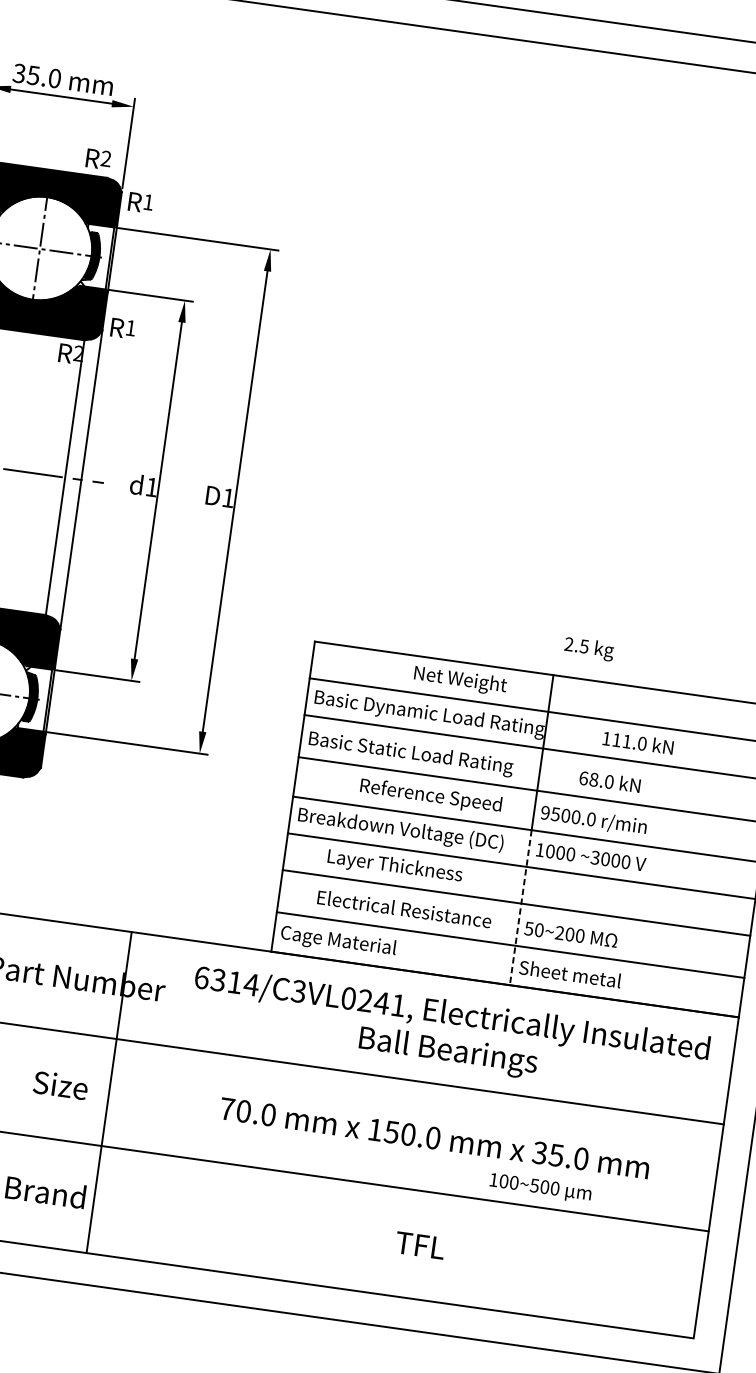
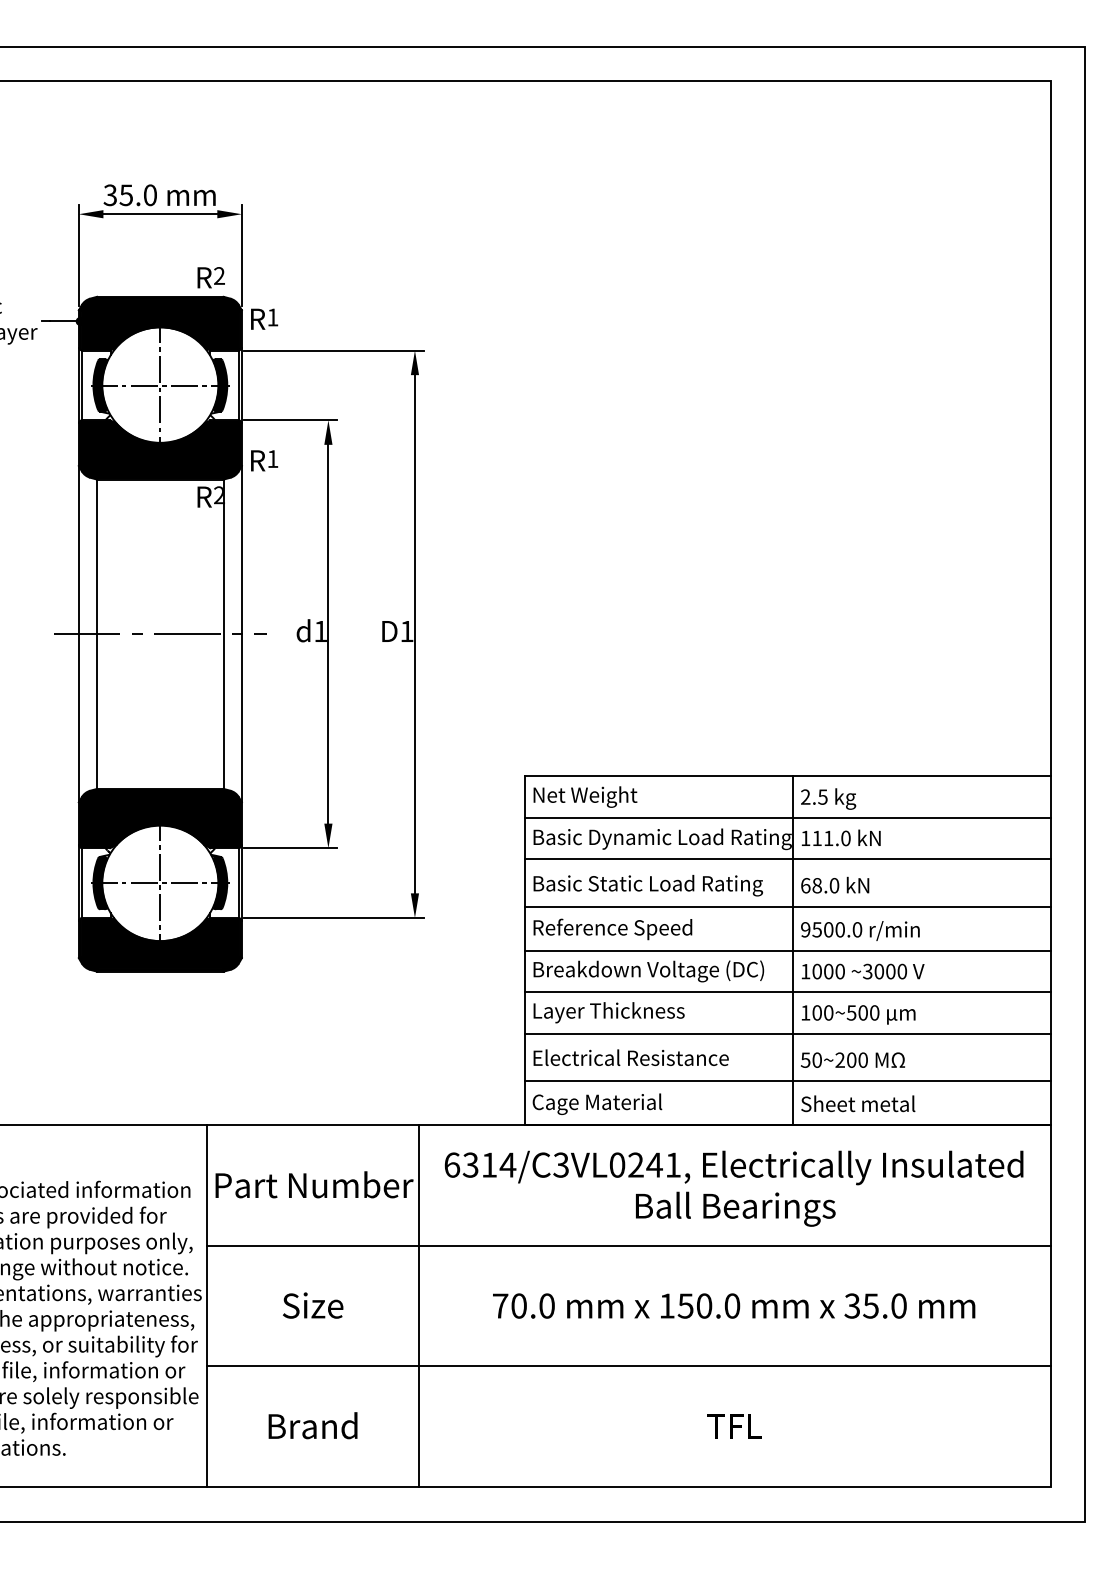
text: (589, 648) -> (828, 798), moved
text: (460, 680) -> (585, 796), moved
text: (637, 742) -> (840, 837), moved
text: (610, 781) -> (835, 884), moved
text: (430, 796) -> (612, 929), moved
text: (394, 866) -> (608, 1012), moved
line: (521, 907) -> (793, 1038), dashed -> solid
text: (404, 908) -> (630, 1057), moved
line: (109, 1092) -> (418, 1305), moved
text: (540, 1187) -> (858, 1014), moved

